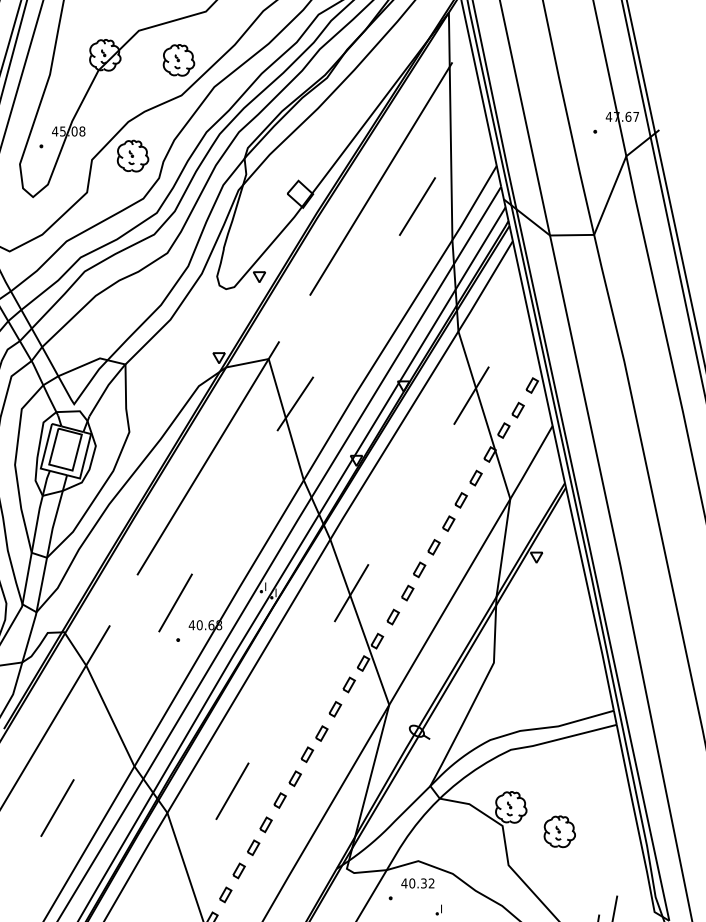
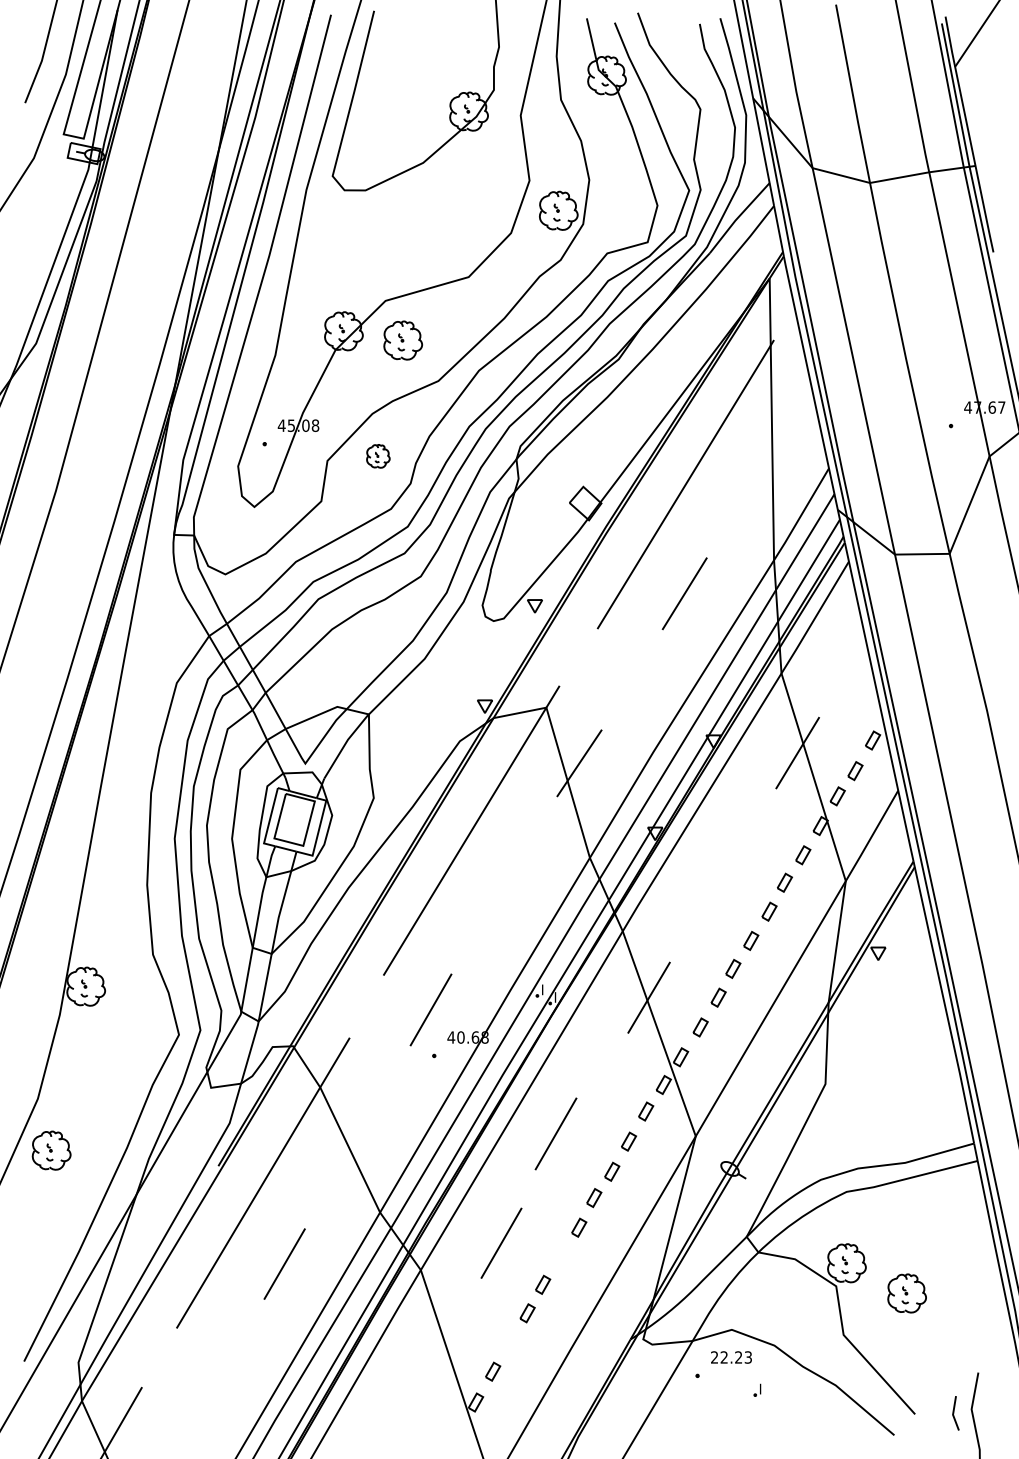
part: (178, 60) -> (402, 340), moved
part: (133, 156) -> (378, 456), size x0.6
line: (417, 206) -> (684, 593), moved
line: (276, 702) -> (555, 1133), added
part: (280, 800) -> (560, 1254), removed
part: (238, 870) -> (509, 1341), removed
text: (417, 883) -> (730, 1357), 40.32 -> 22.23

